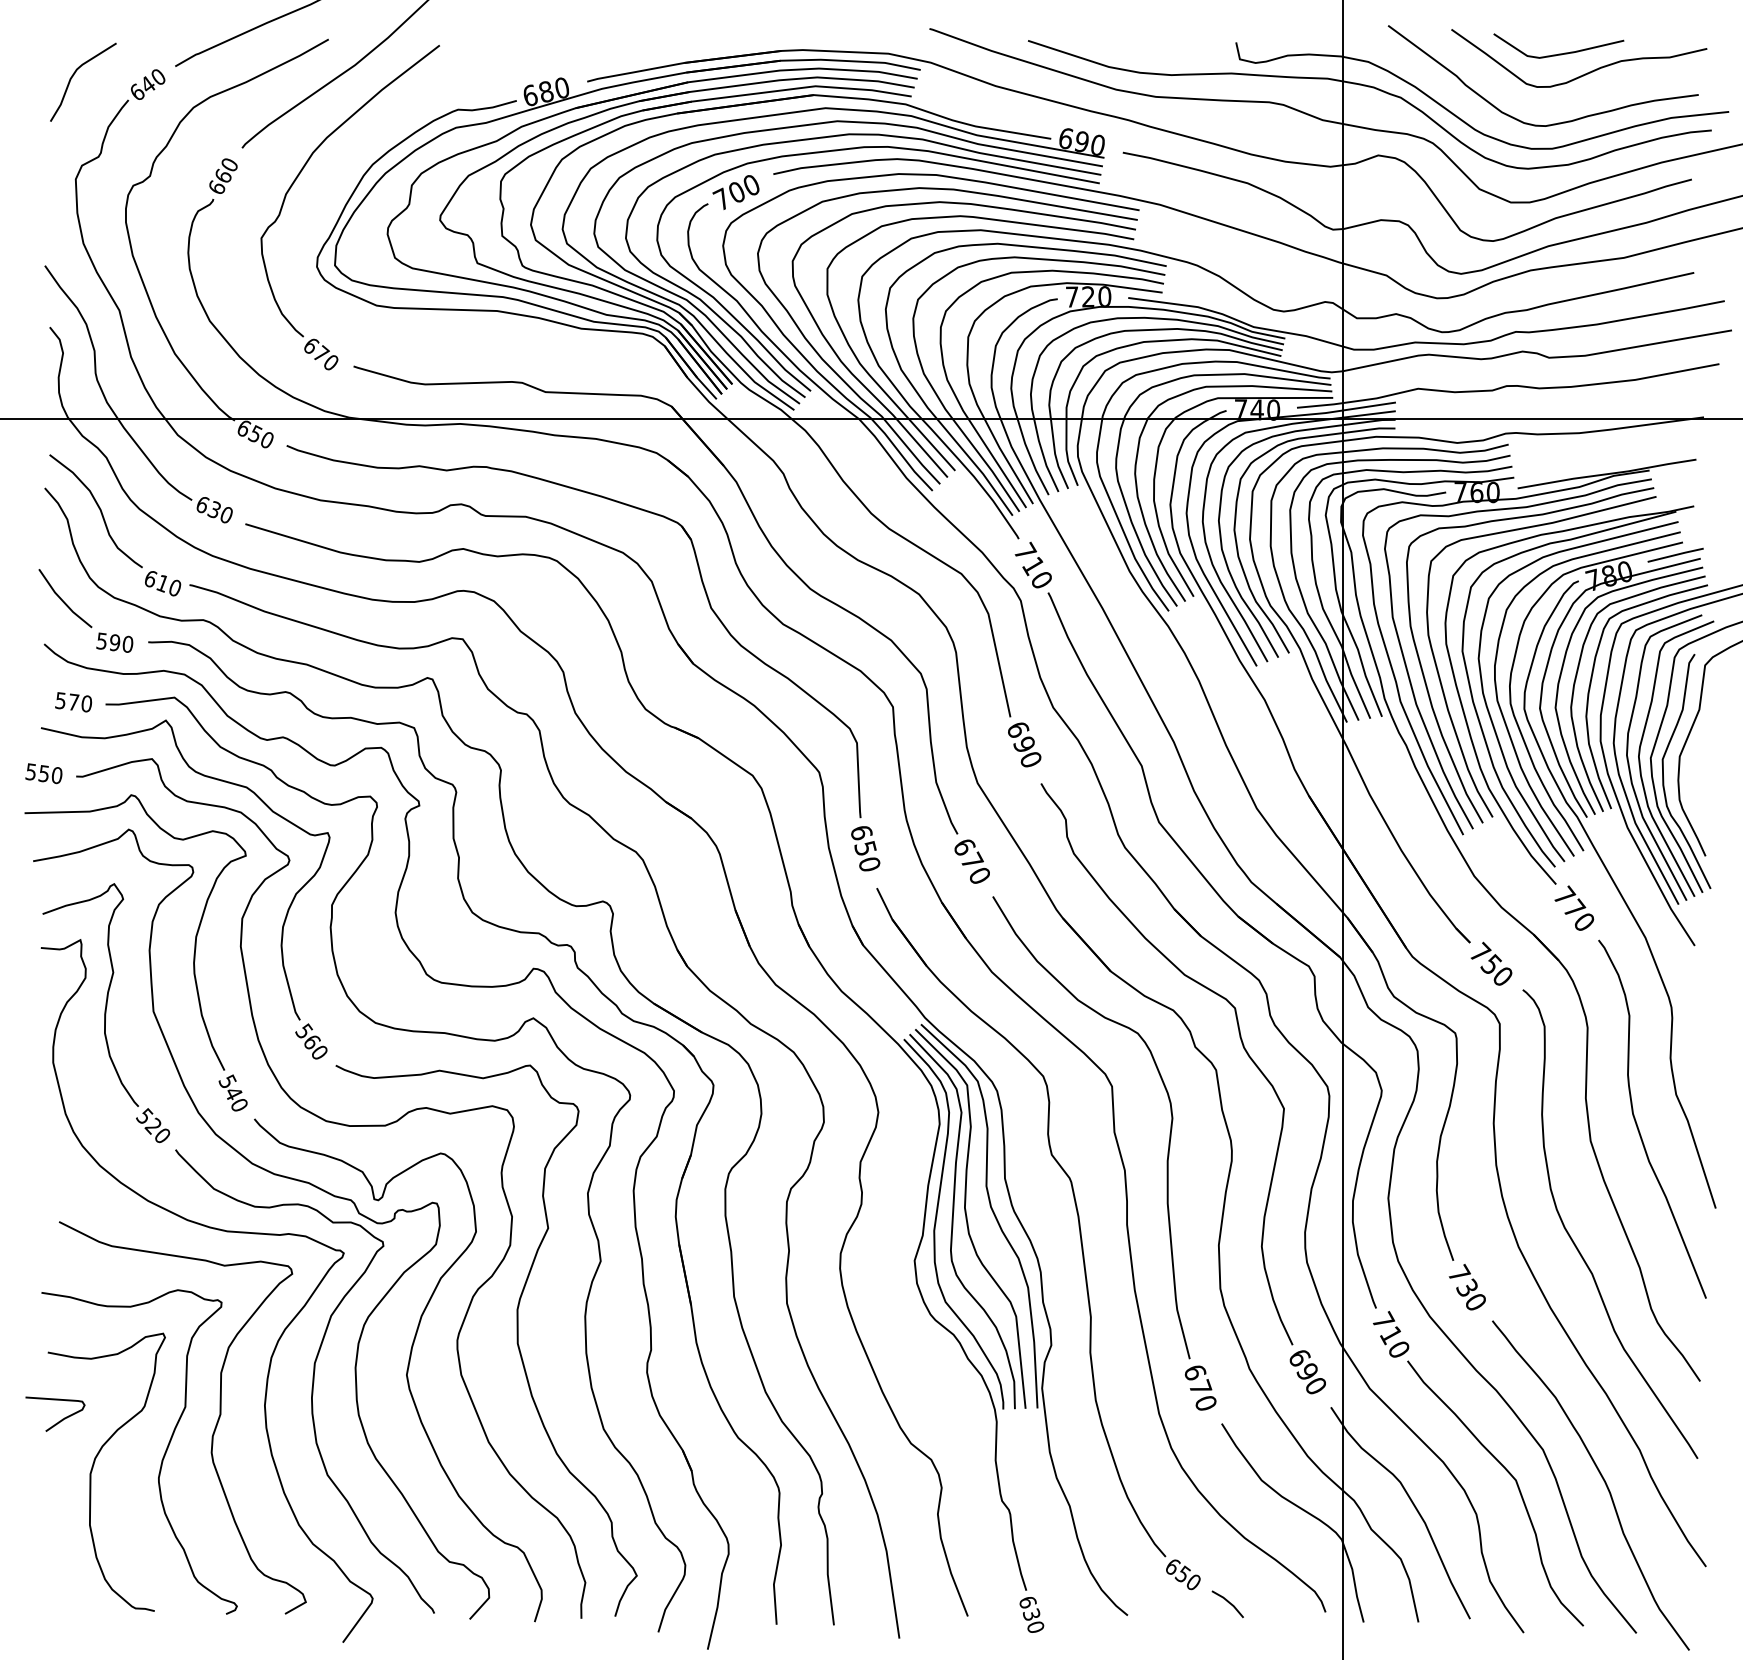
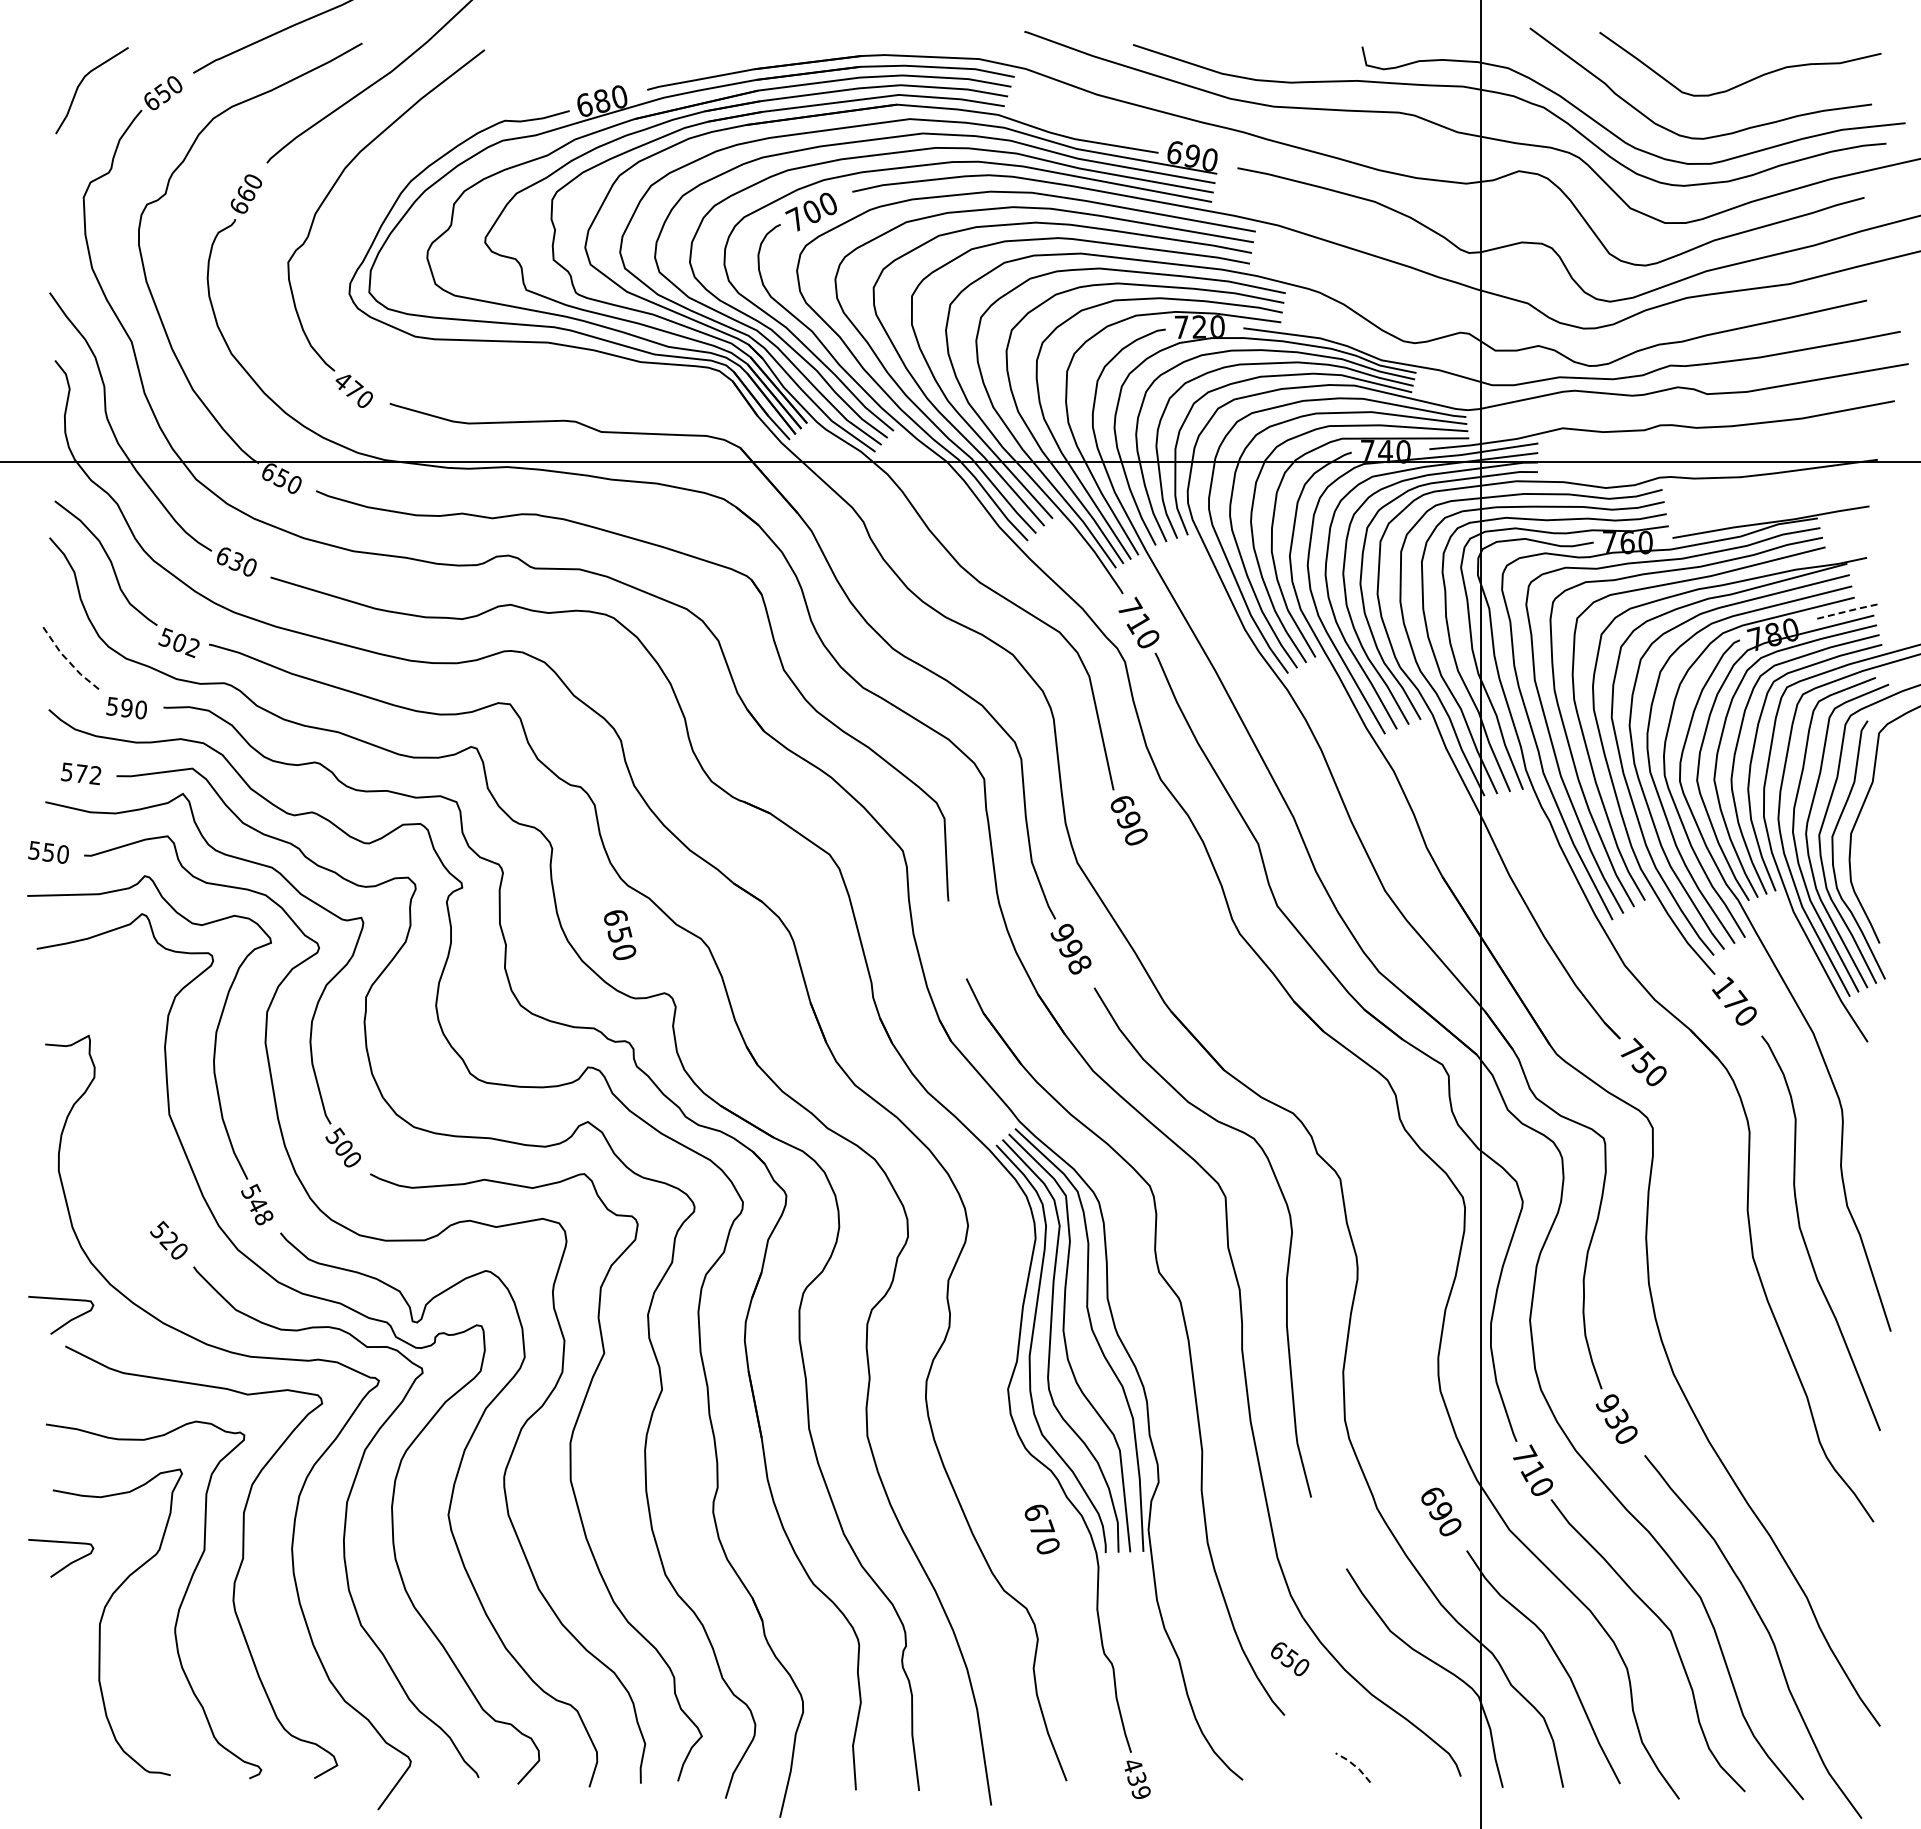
line: (1561, 53) -> (1720, 58), removed
text: (147, 84) -> (162, 93), 640 -> 650
text: (311, 346) -> (343, 381), 670 -> 470
line: (1675, 555) -> (1846, 611), solid -> dashed
text: (161, 583) -> (178, 642), 610 -> 502
line: (62, 601) -> (69, 662), solid -> dashed
text: (86, 703) -> (95, 775), 570 -> 572
text: (866, 849) -> (620, 935), moved
text: (971, 860) -> (1070, 948), 670 -> 998
text: (1564, 896) -> (1724, 987), 770 -> 170
curve: (106, 996) -> (117, 1097), removed
curve: (1239, 1038) -> (1366, 1144), removed
text: (312, 1042) -> (344, 1148), 560 -> 500
text: (238, 1104) -> (263, 1217), 540 -> 548
curve: (61, 1199) -> (67, 1321), added
curve: (1576, 1245) -> (1737, 1372), removed
text: (1459, 1272) -> (1608, 1402), 730 -> 930
text: (1200, 1388) -> (1041, 1529), moved
text: (1183, 1575) -> (1290, 1659), moved
line: (1229, 1602) -> (1354, 1765), solid -> dashed
text: (1031, 1614) -> (1136, 1779), 630 -> 439

